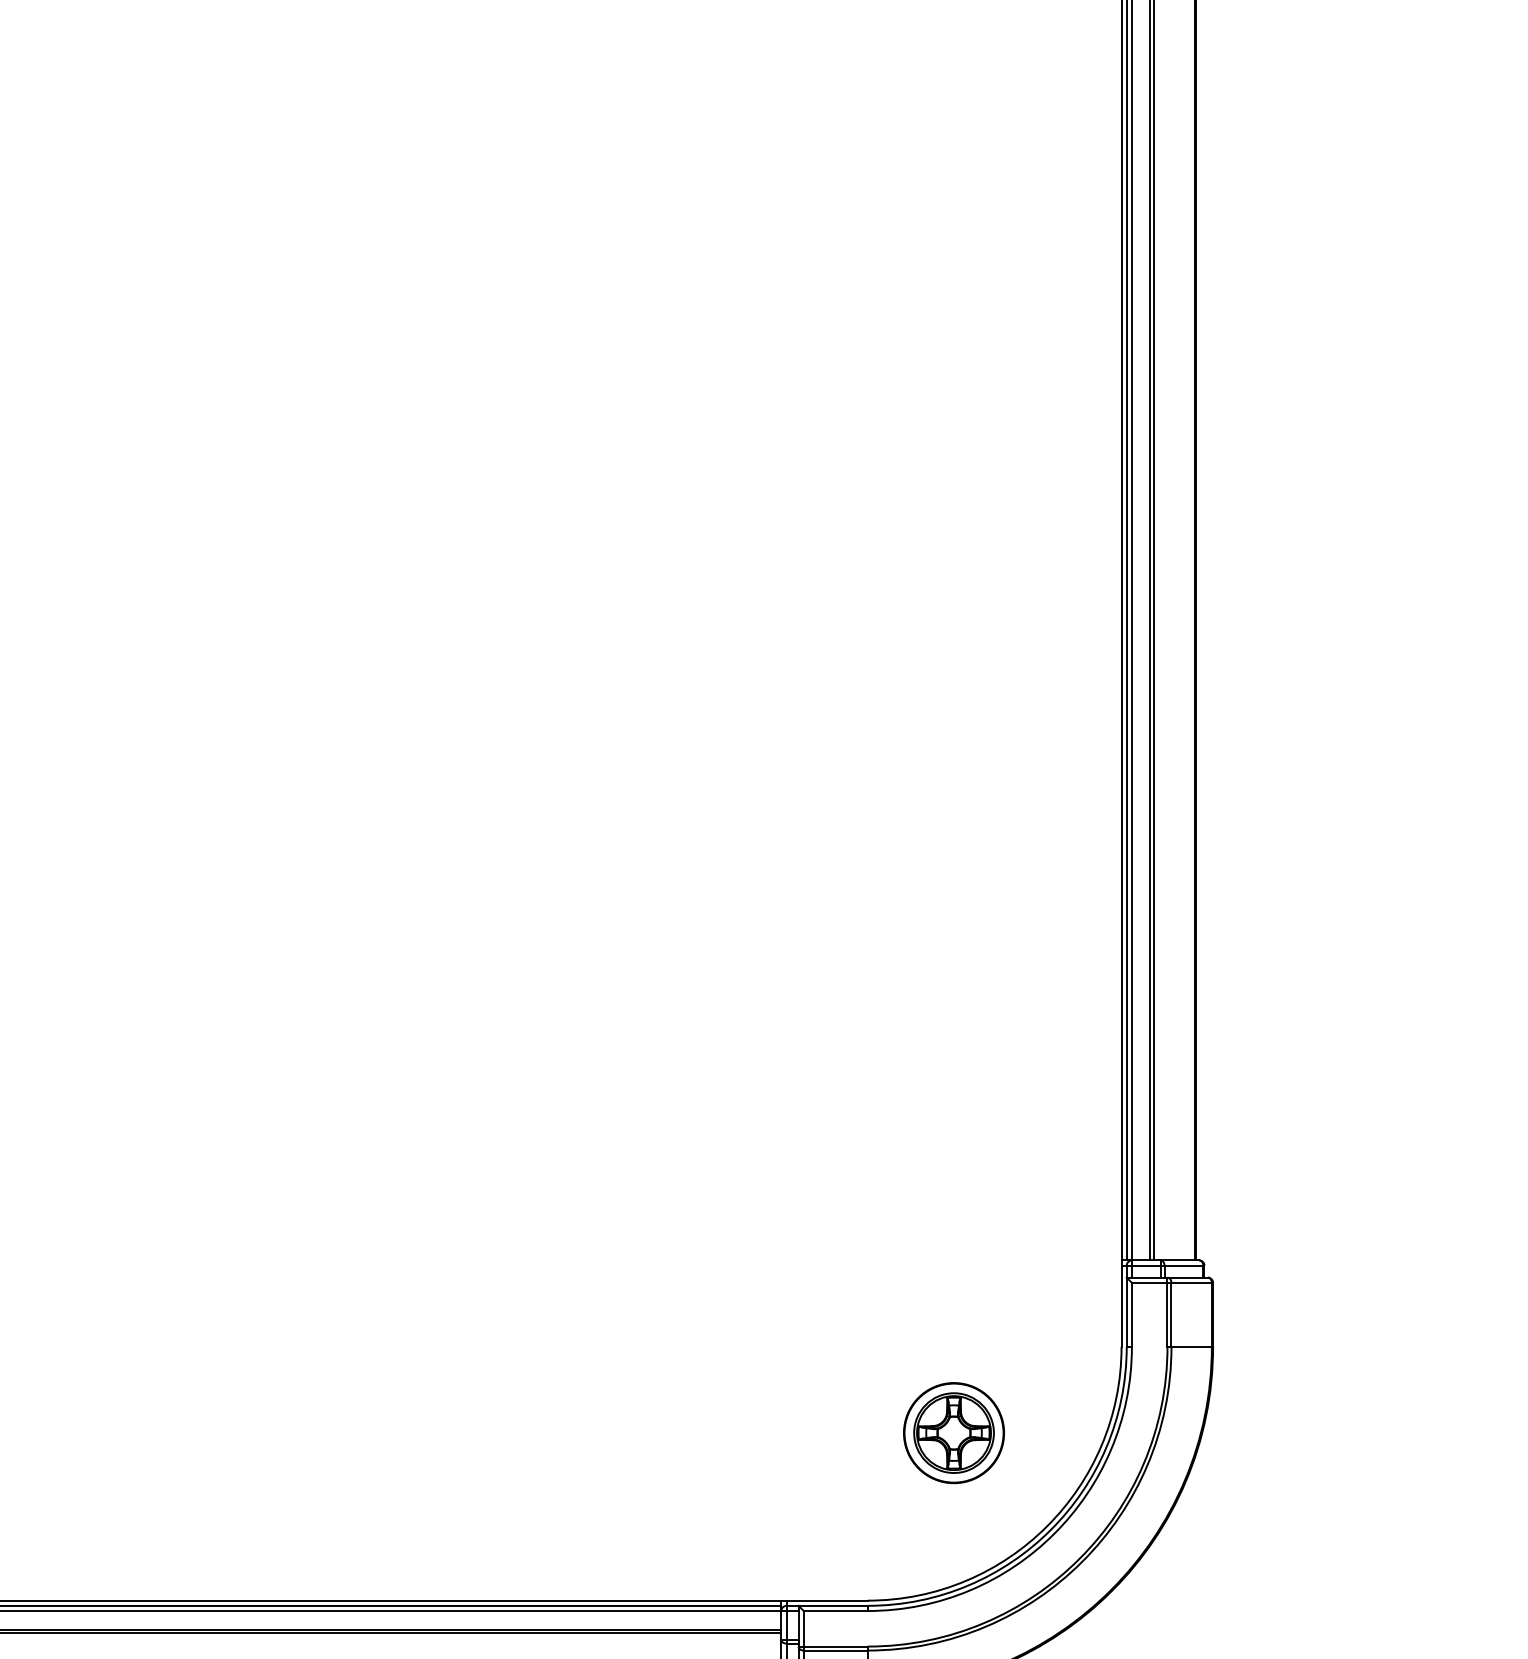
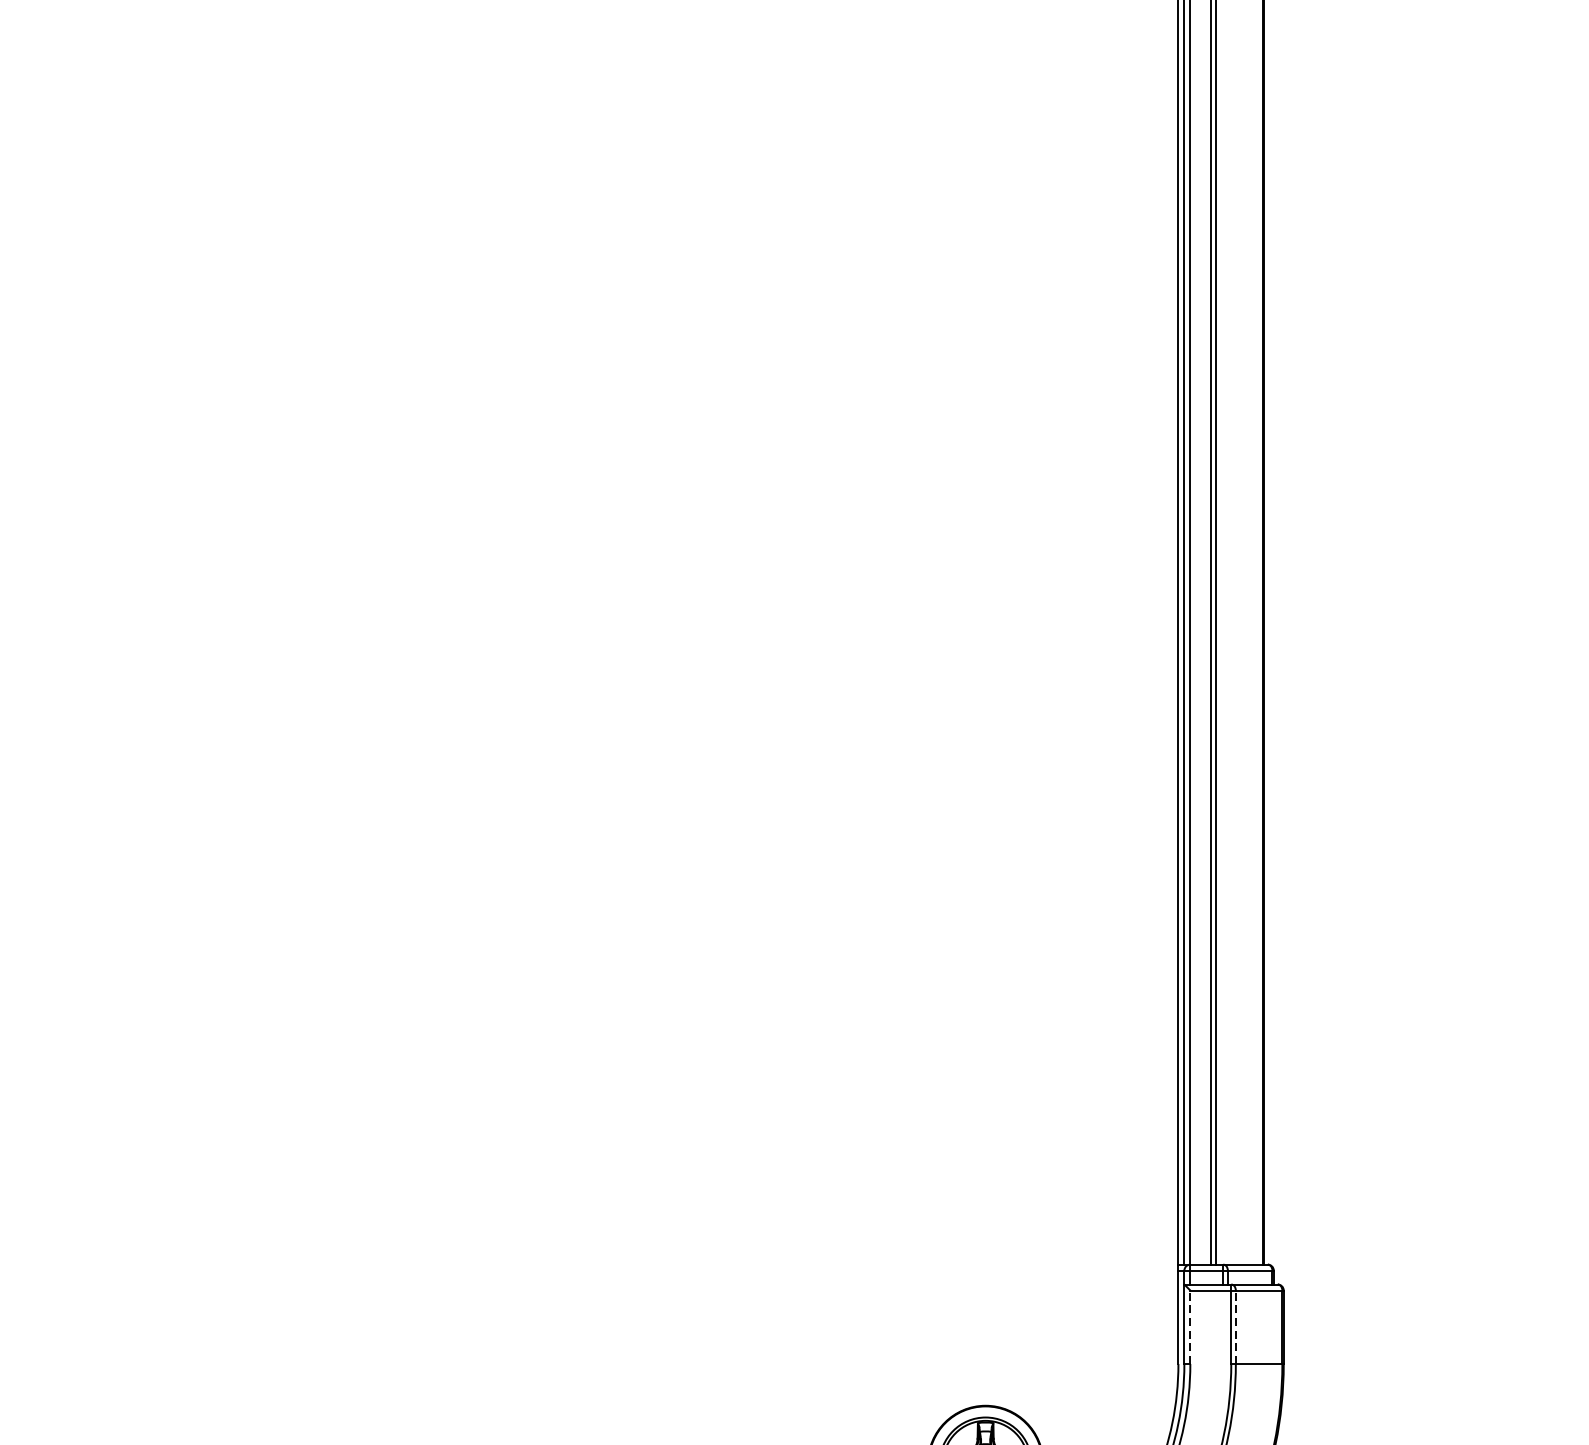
line: (1131, 1314) -> (1189, 1326), solid -> dashed
line: (1171, 1314) -> (1235, 1326), solid -> dashed

